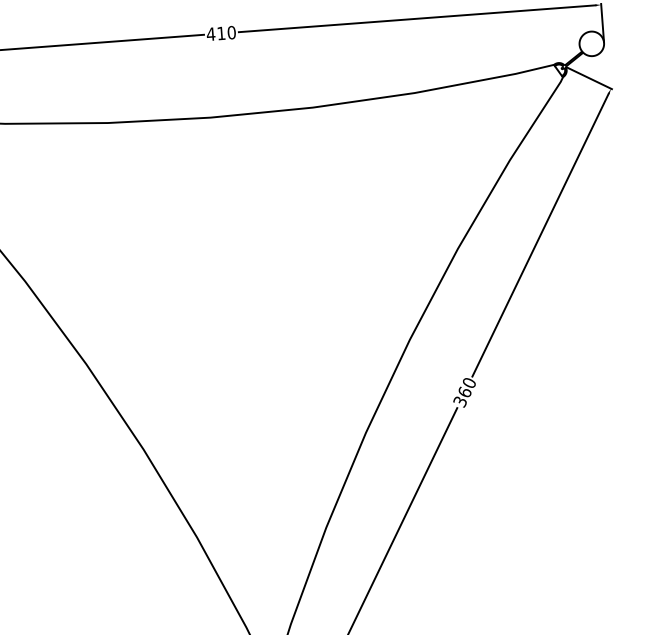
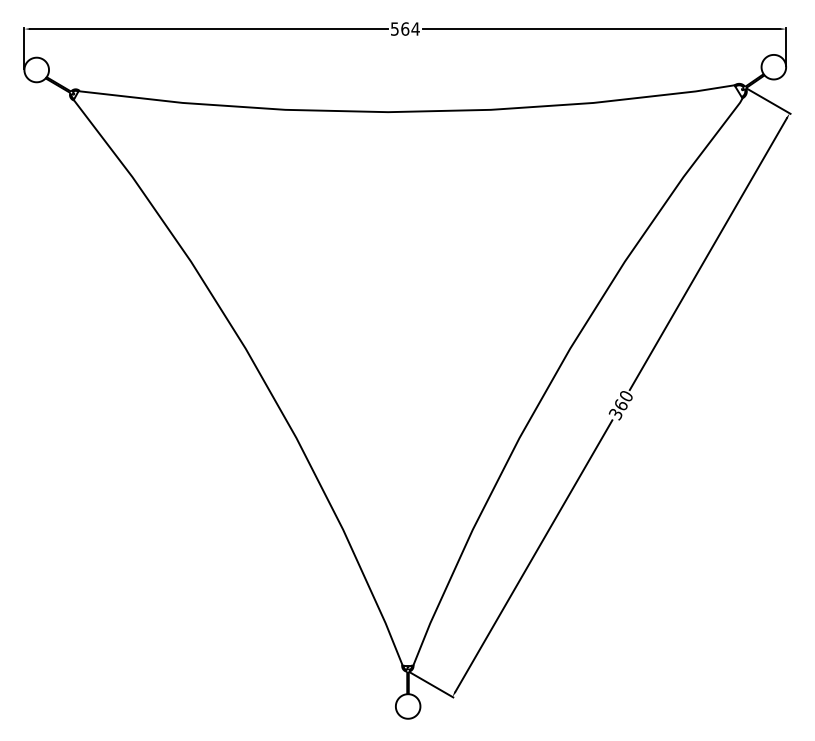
text: (220, 32) -> (404, 28), 410 -> 564

